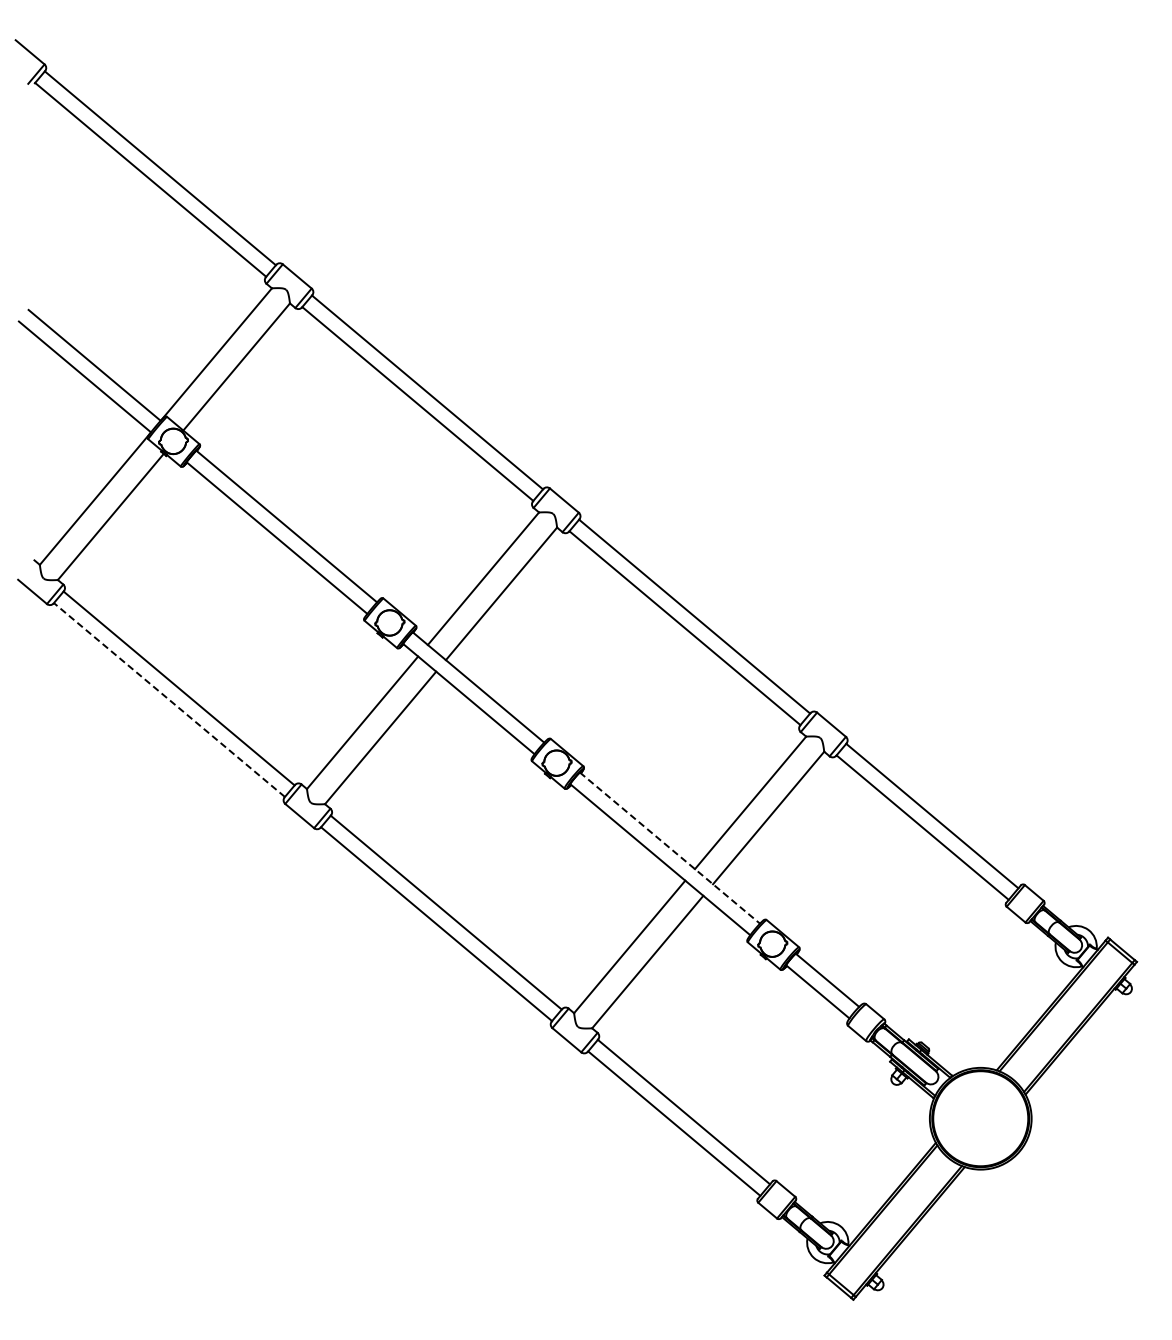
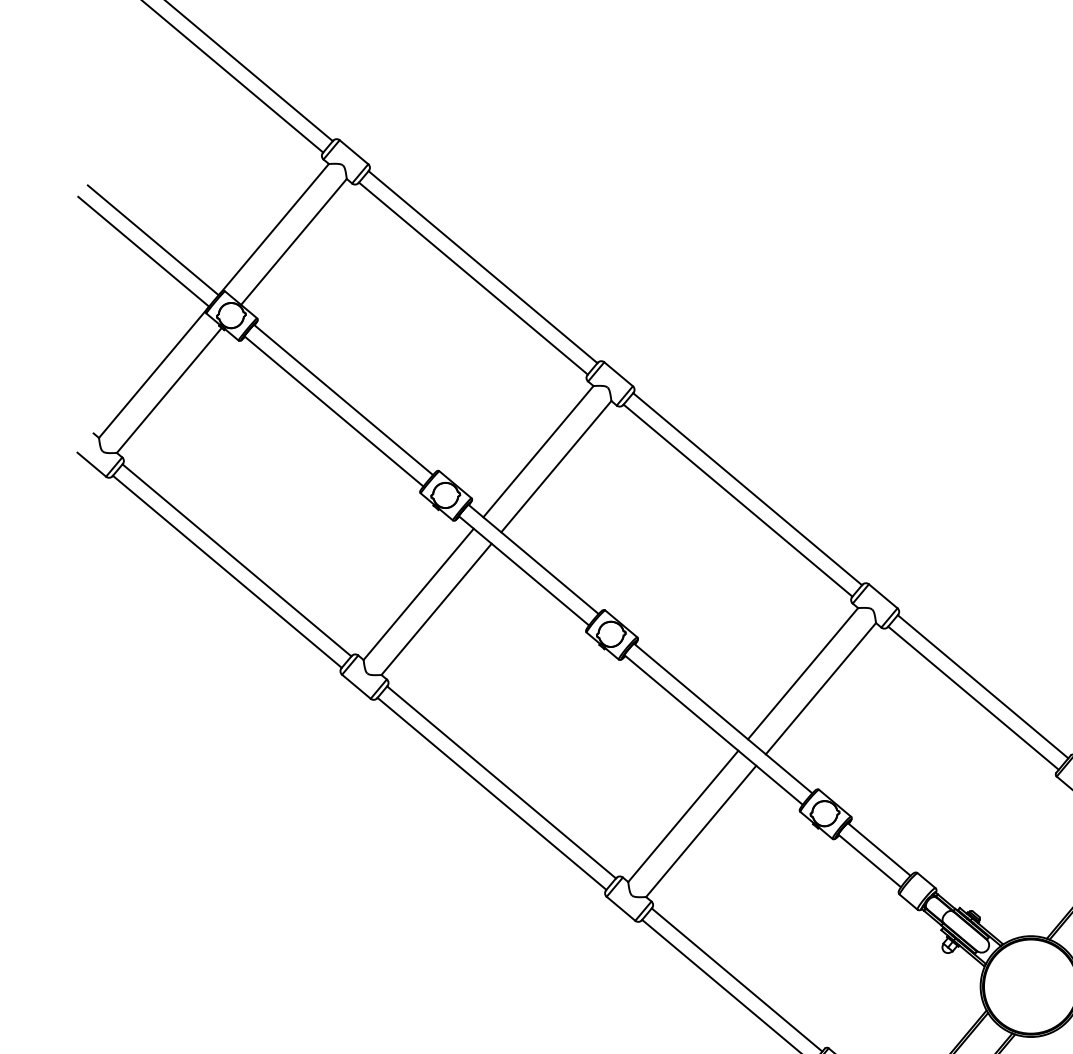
line: (169, 700) -> (227, 572), dashed -> solid
line: (669, 848) -> (722, 718), dashed -> solid

